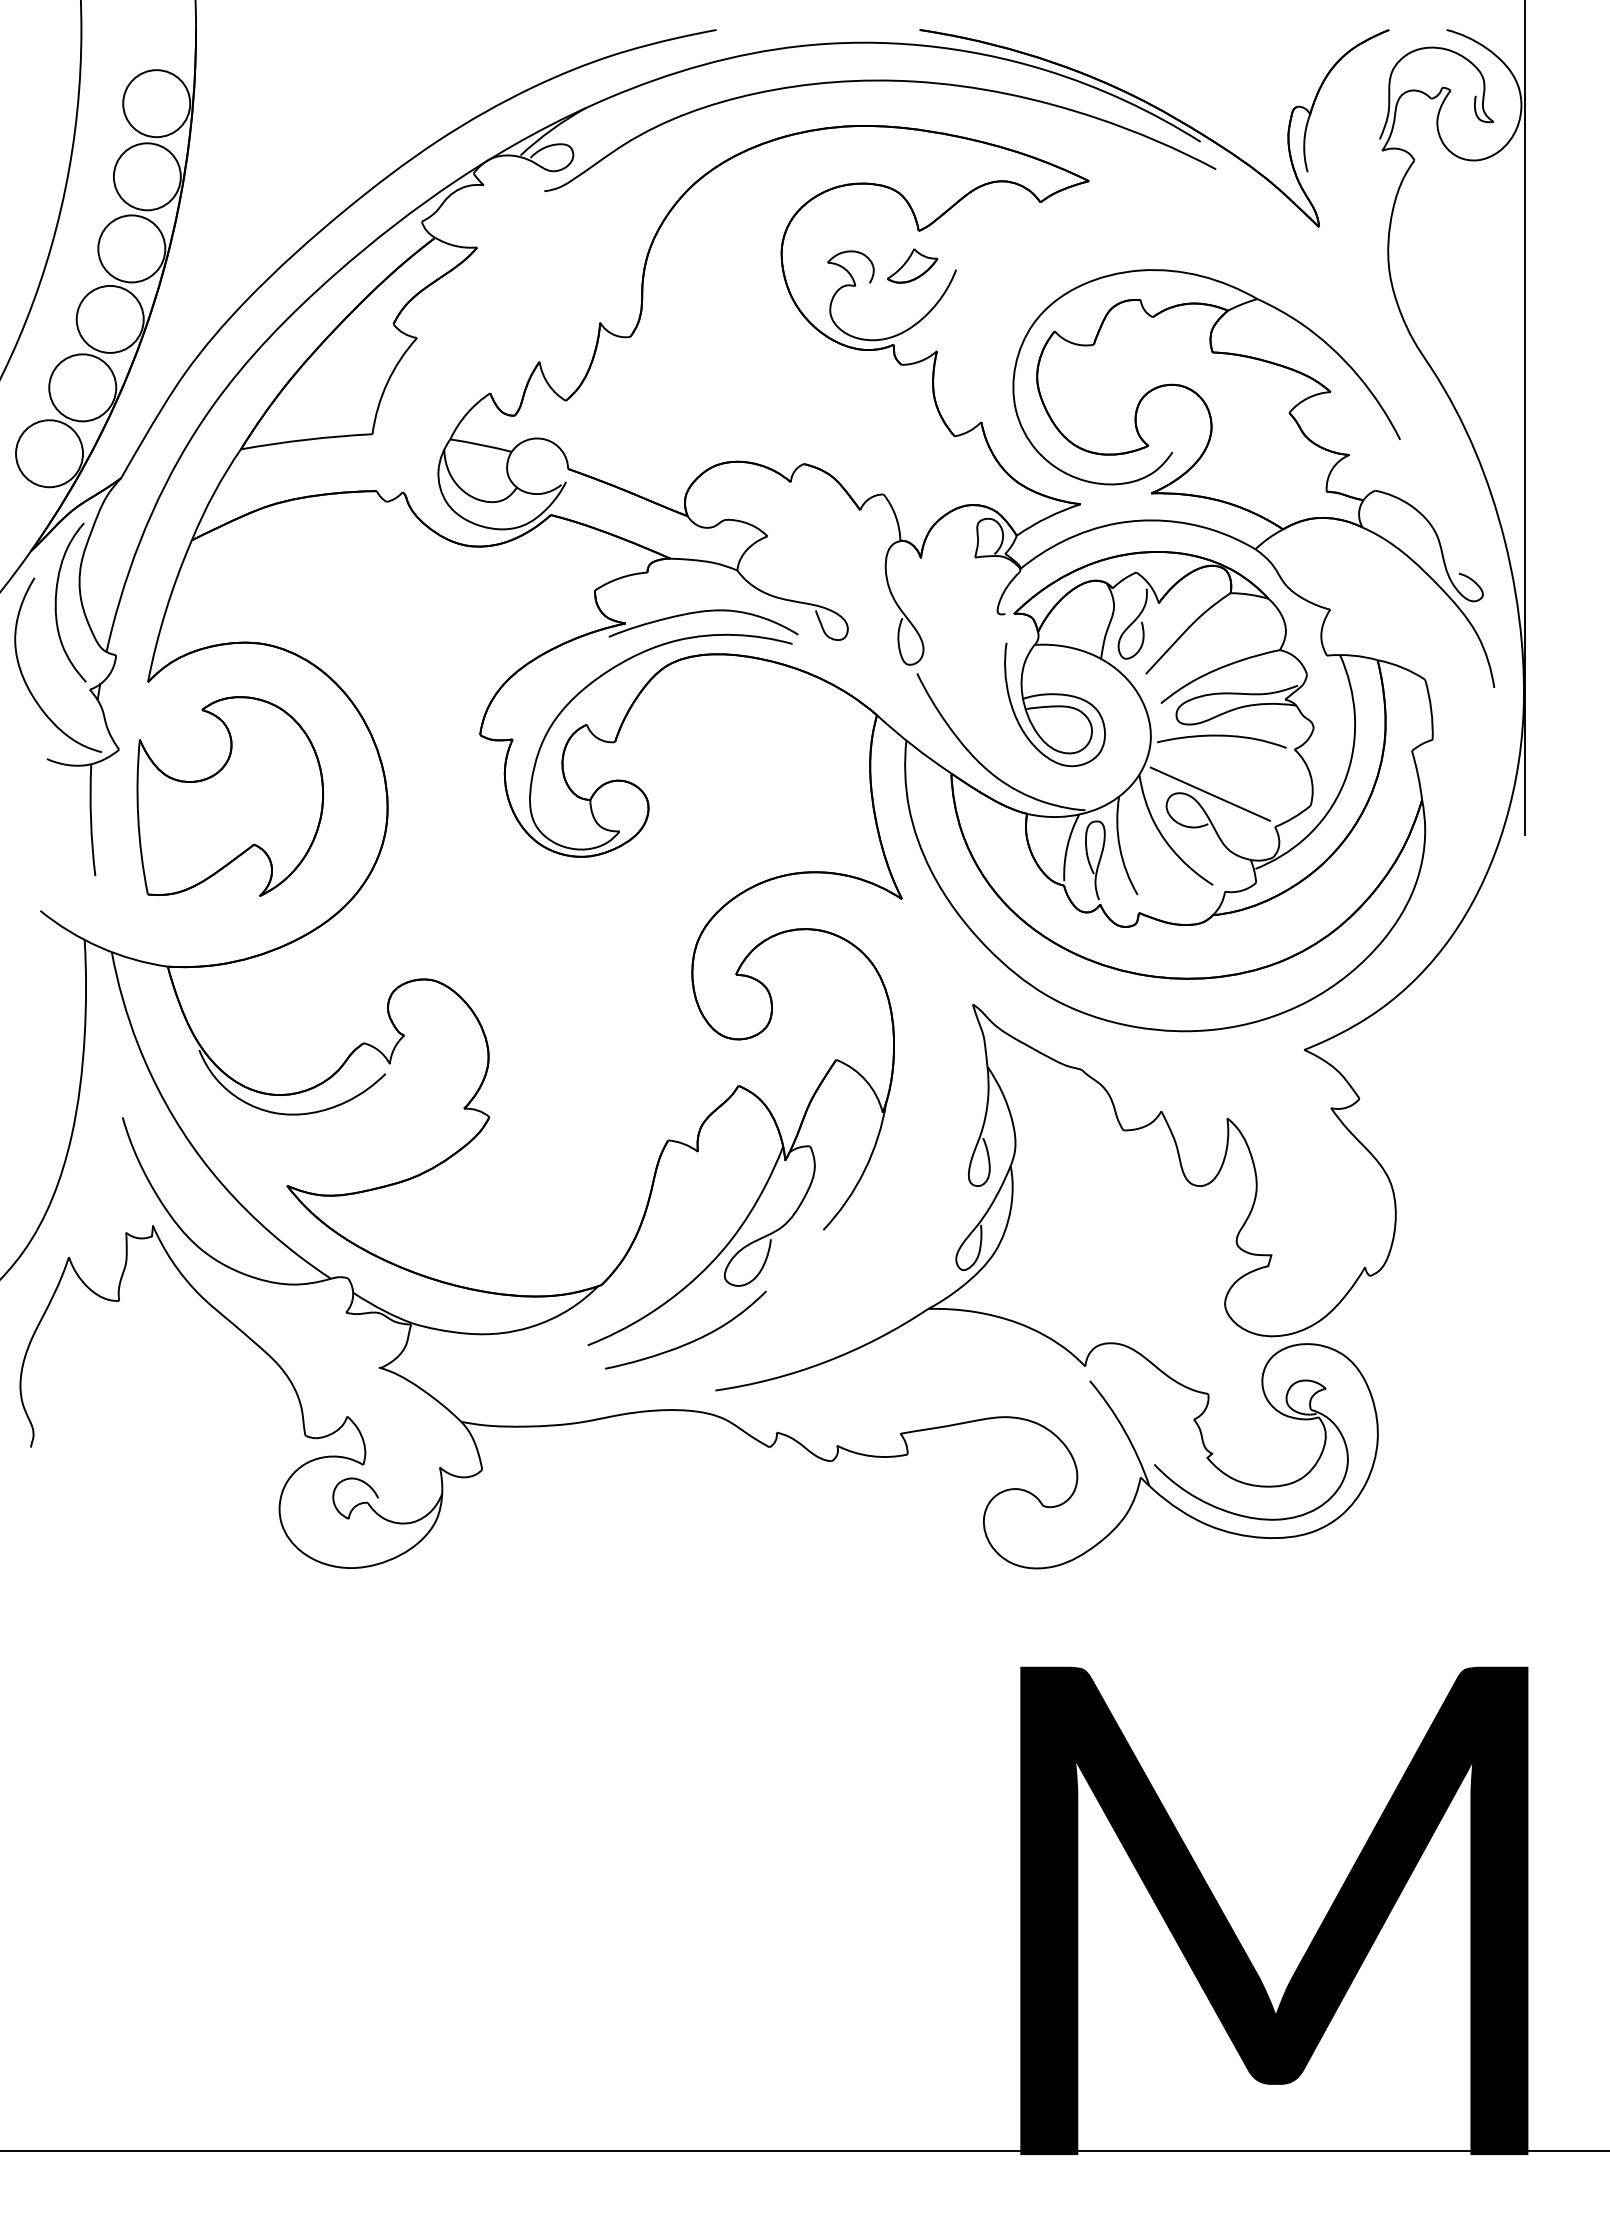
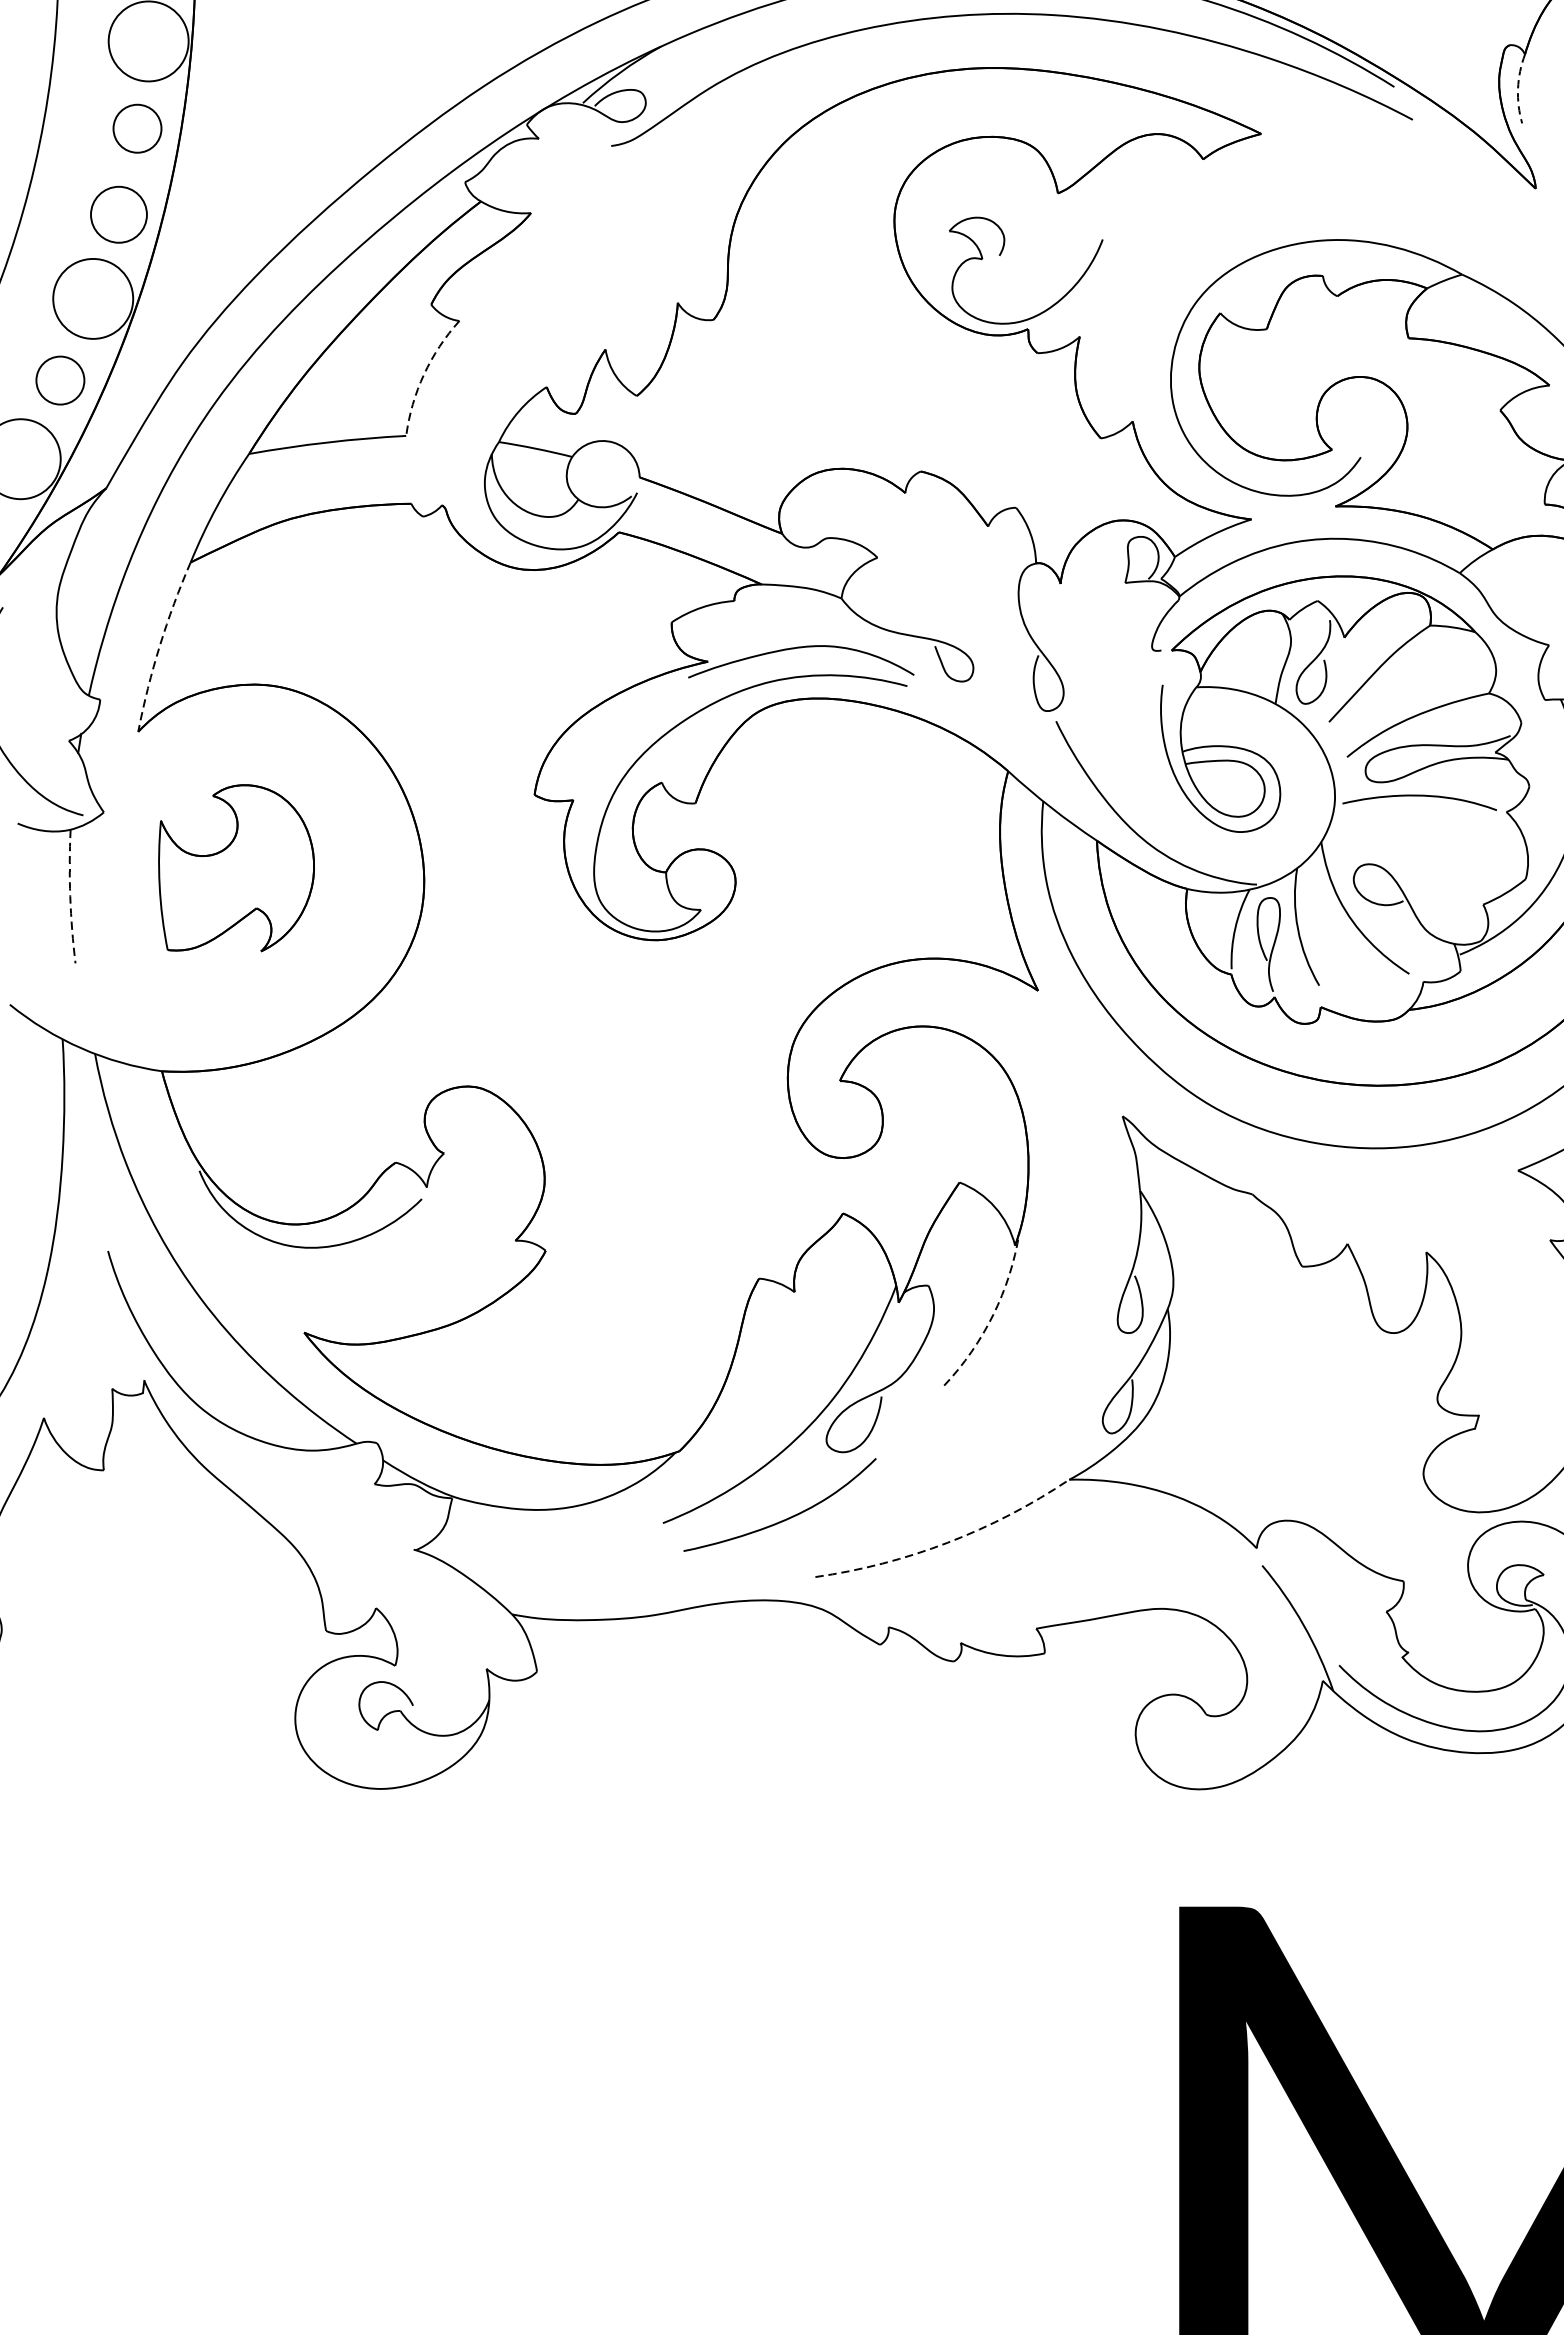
arc: (1304, 143) -> (1518, 88), solid -> dashed
circle: (146, 176) -> (136, 128), size x0.6
circle: (131, 248) -> (118, 214), size x0.7
part: (912, 265) -> (1050, 234), removed
arc: (387, 382) -> (424, 374), solid -> dashed
circle: (82, 387) -> (60, 380), size x0.6
curve: (56, 602) -> (29, 636), removed
arc: (166, 610) -> (160, 646), solid -> dashed
line: (1209, 793) -> (1404, 864), removed
part: (230, 796) -> (236, 868), size x0.7
arc: (91, 820) -> (70, 896), solid -> dashed
arc: (864, 1170) -> (993, 1314), solid -> dashed
arc: (826, 1361) -> (947, 1542), solid -> dashed

